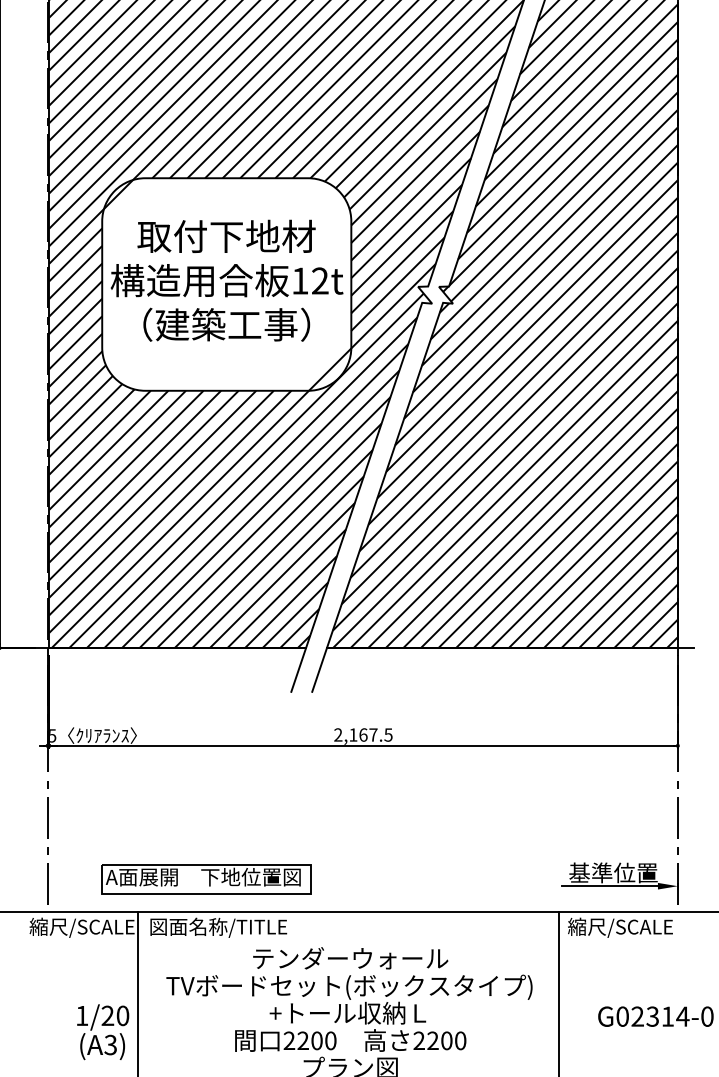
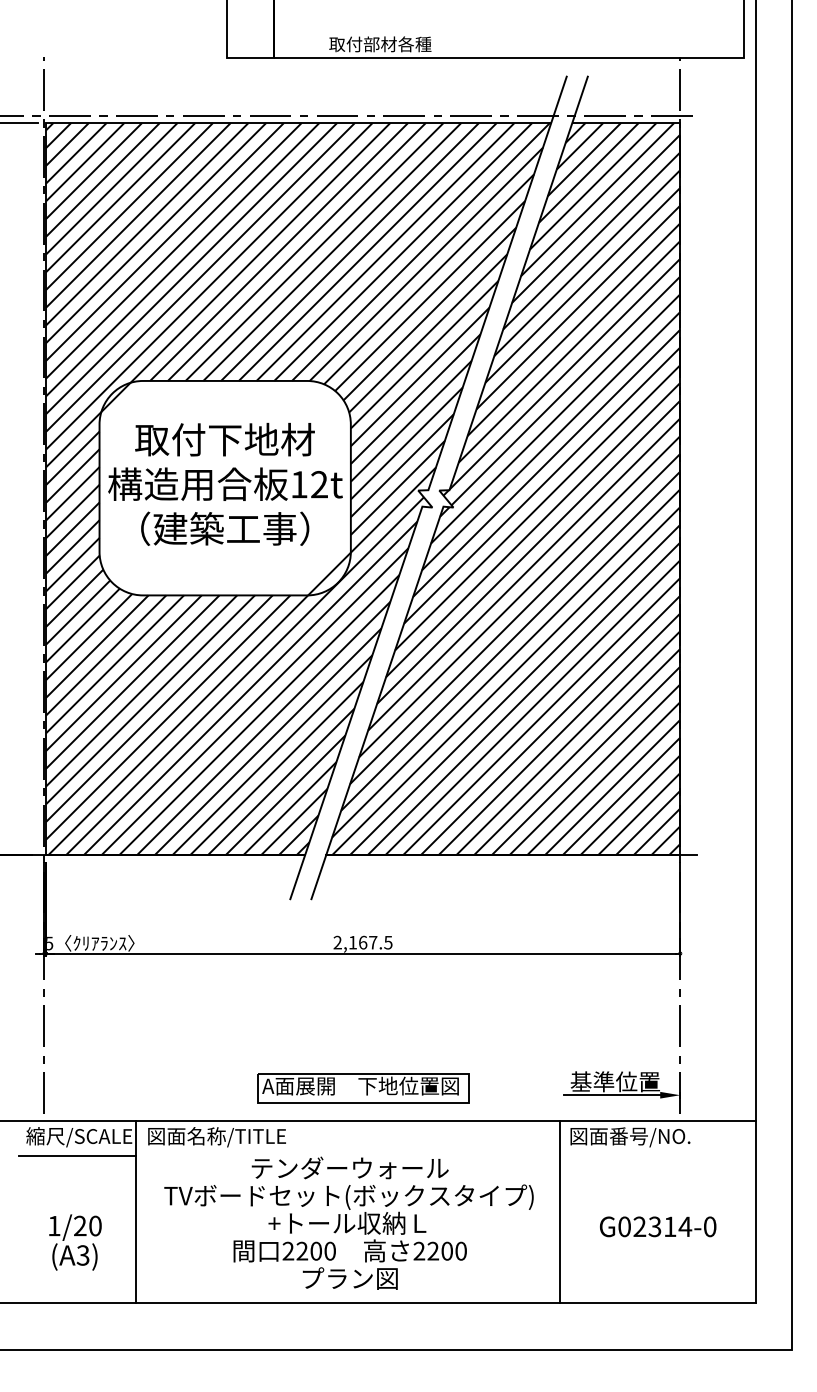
part: (206, 879) -> (363, 1088), moved
text: (627, 928) -> (629, 1137), 縮尺/SCALE -> 図面番号/NO.
line: (80, 945) -> (77, 1155), added
text: (103, 1032) -> (75, 1242), moved

